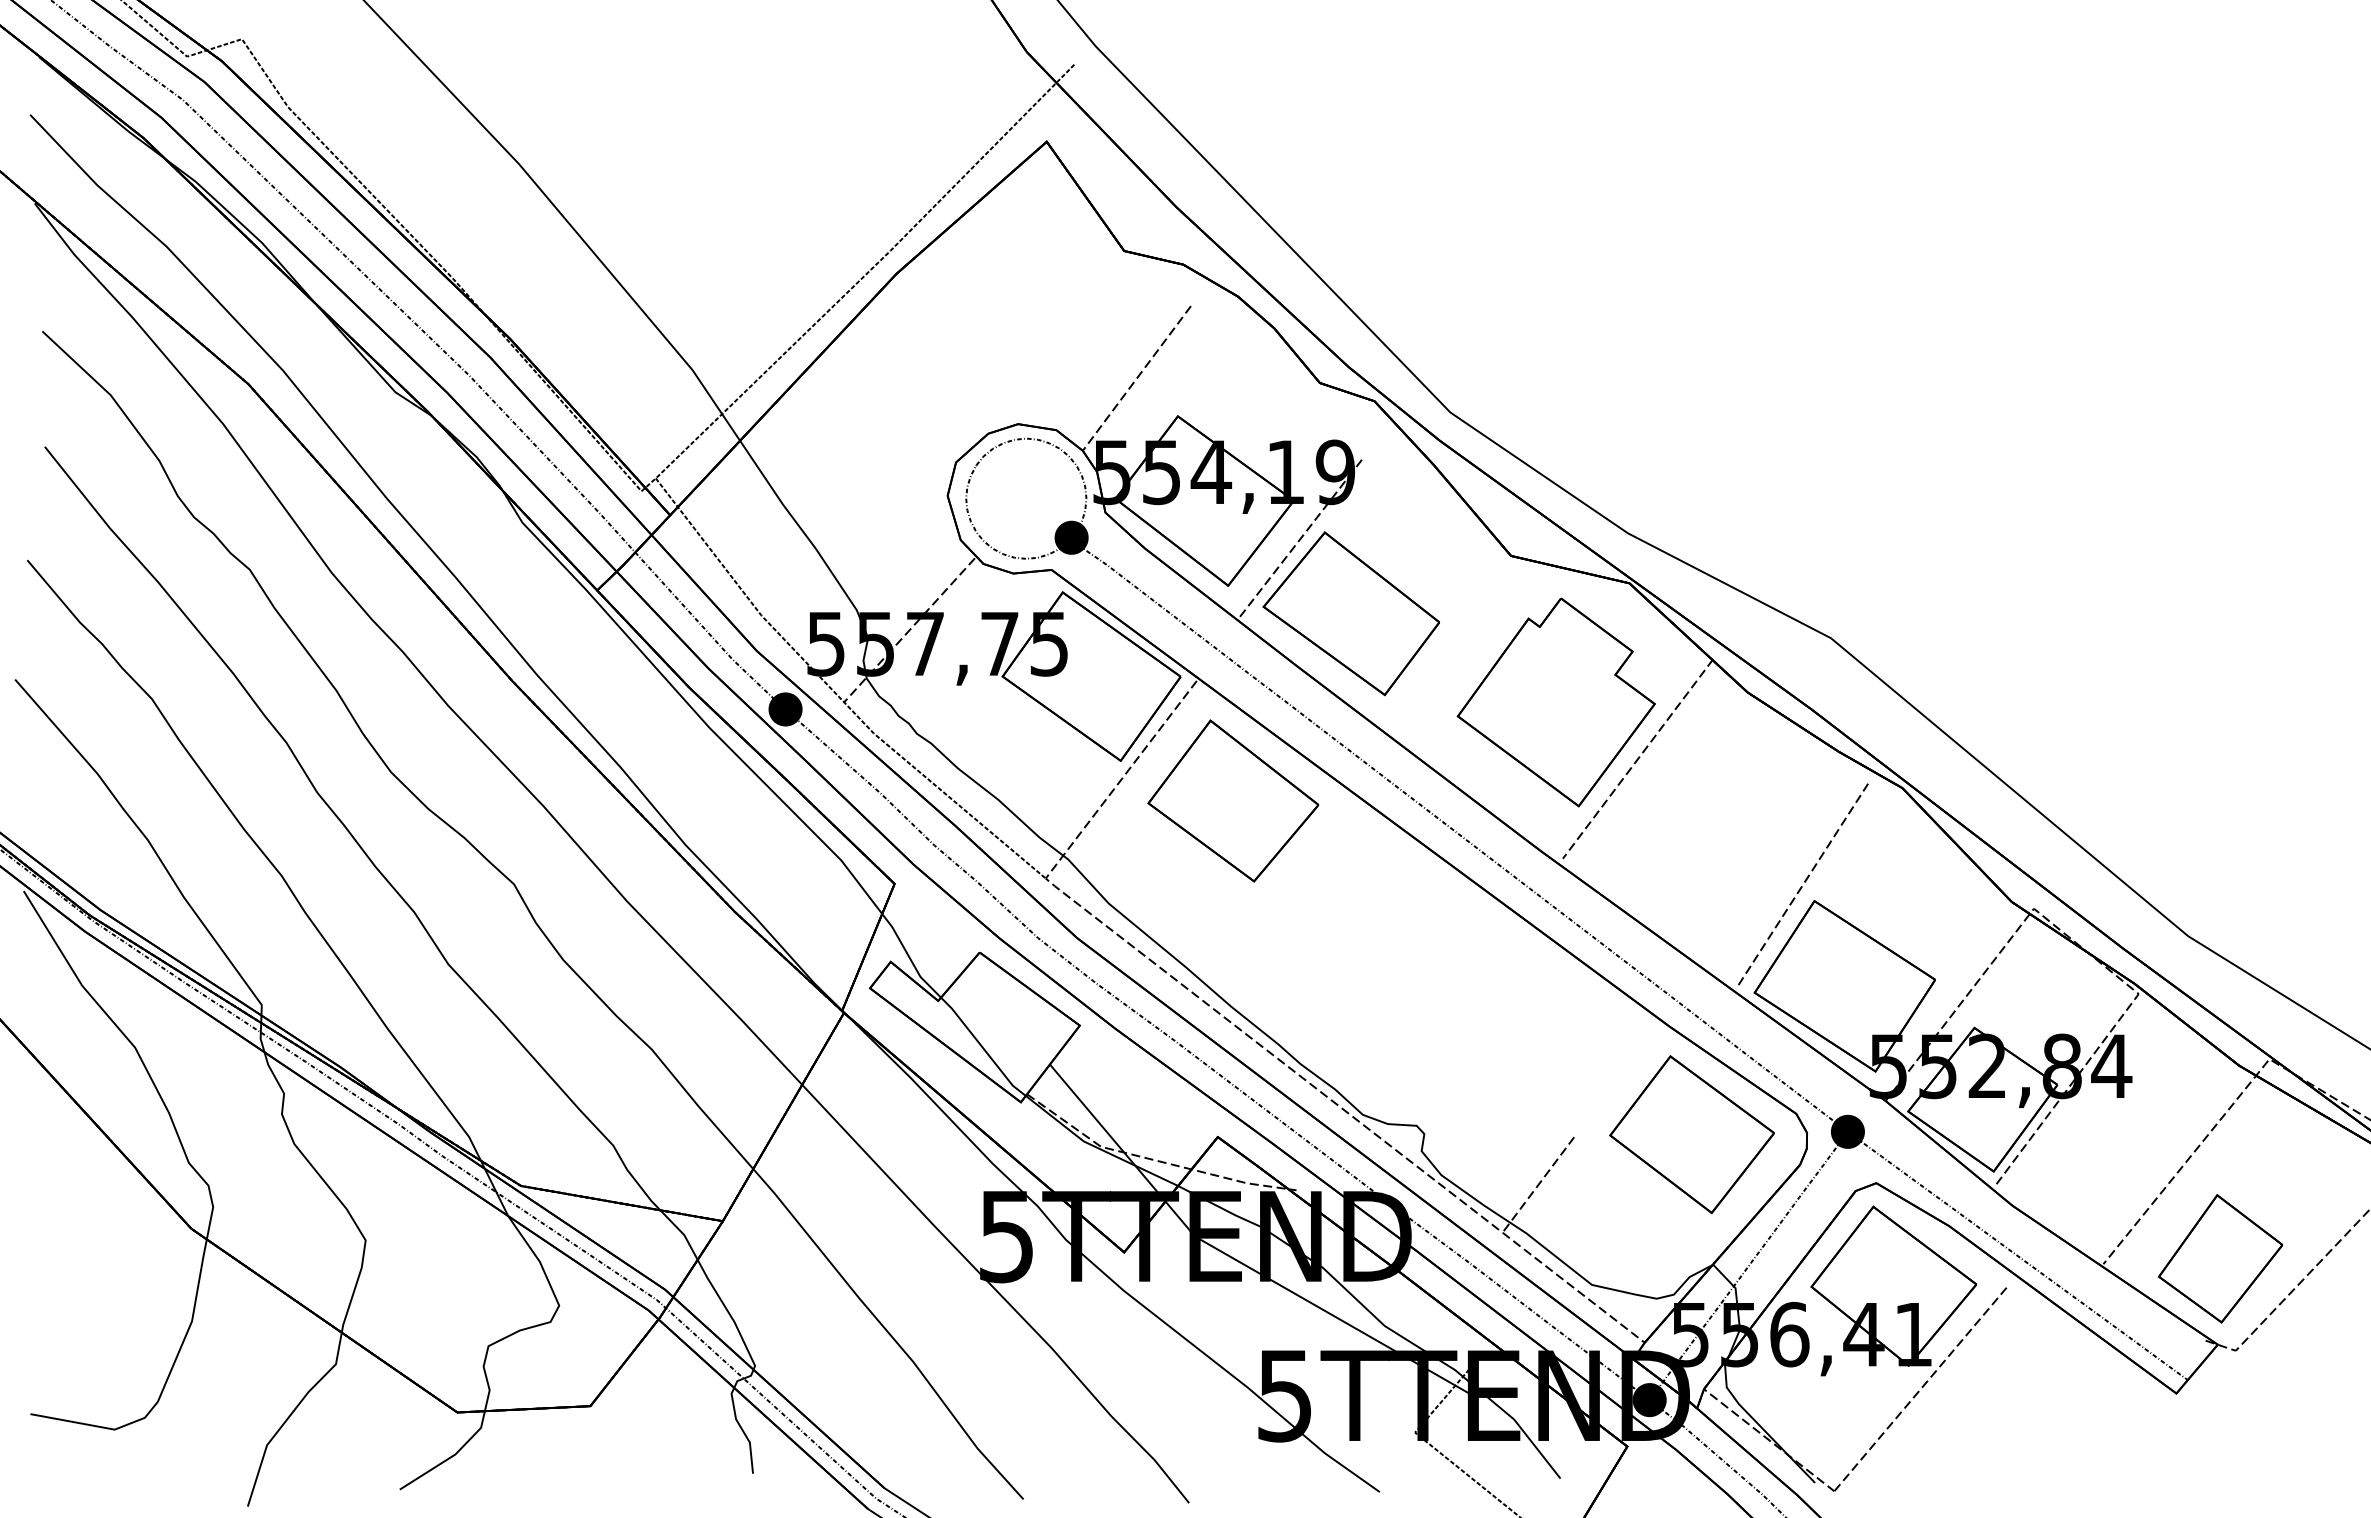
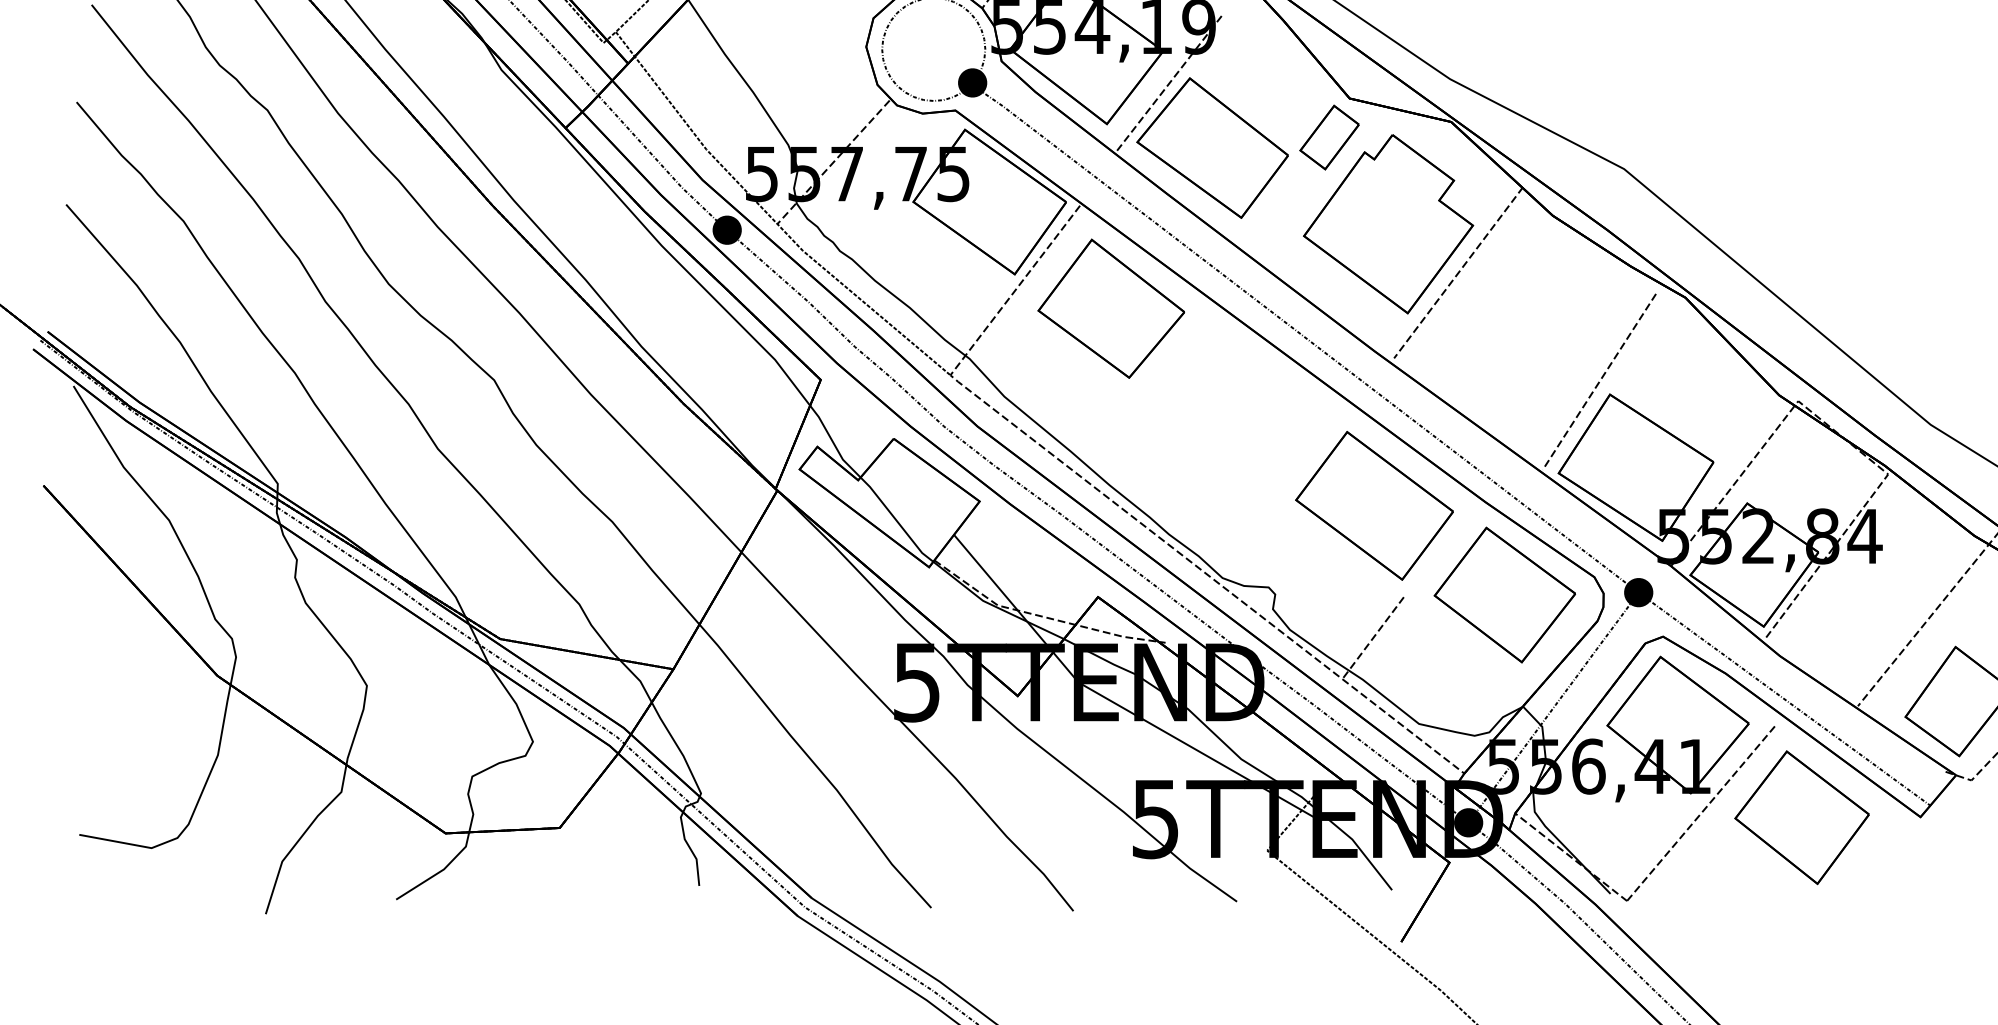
part: (1487, 601) -> (1329, 137), added
part: (1539, 1030) -> (1374, 505), added
part: (2037, 1393) -> (1801, 817), added

